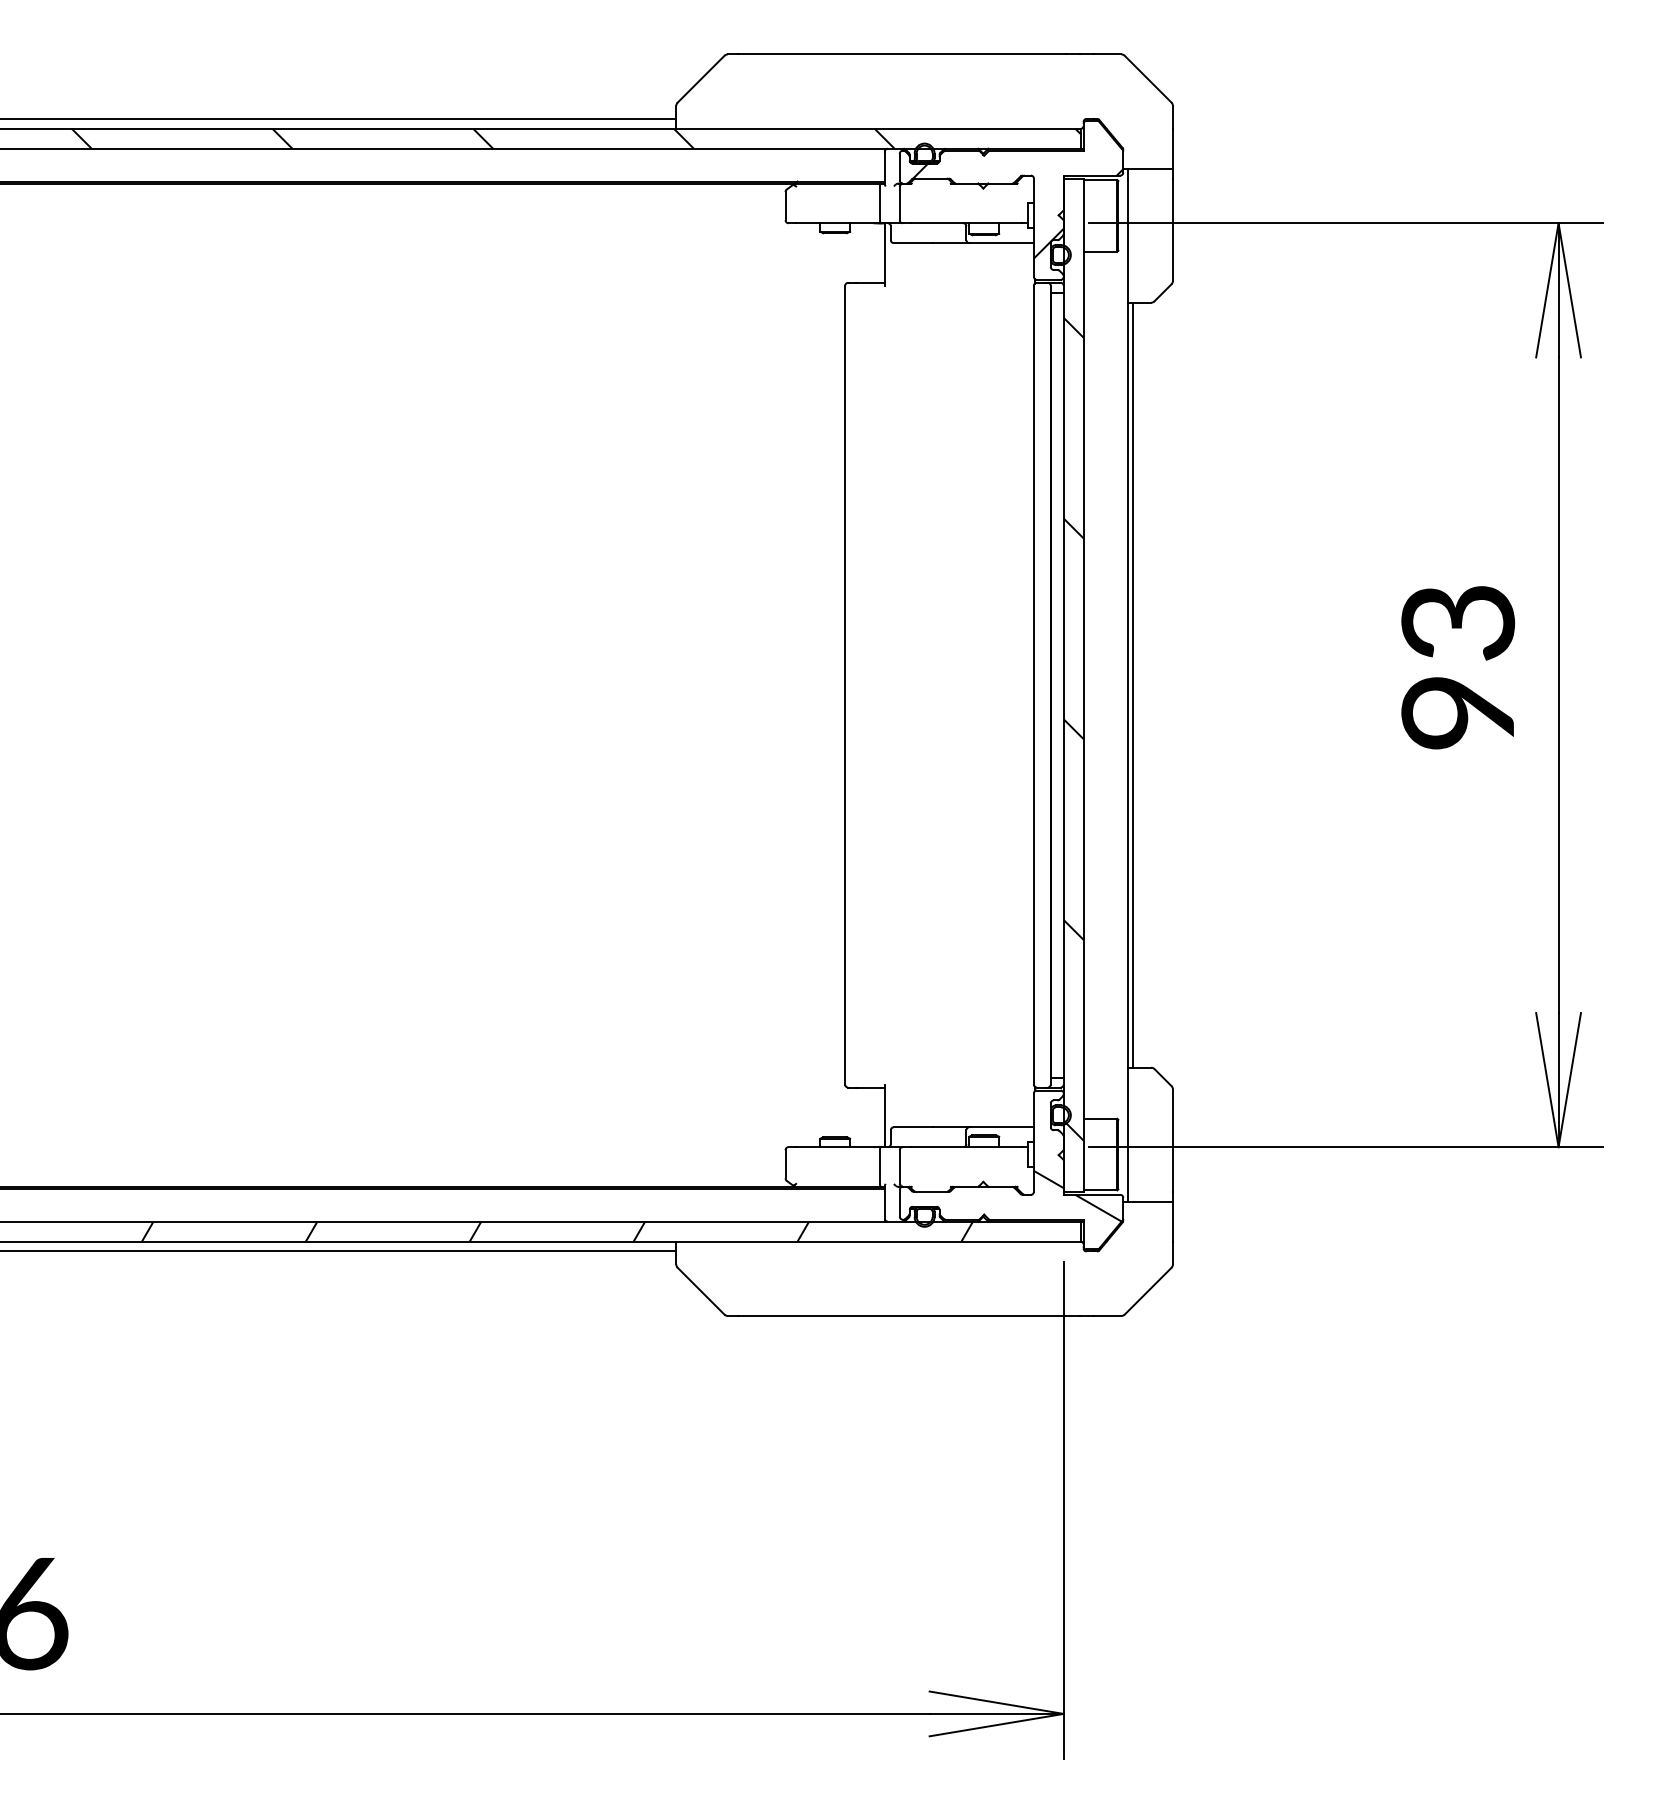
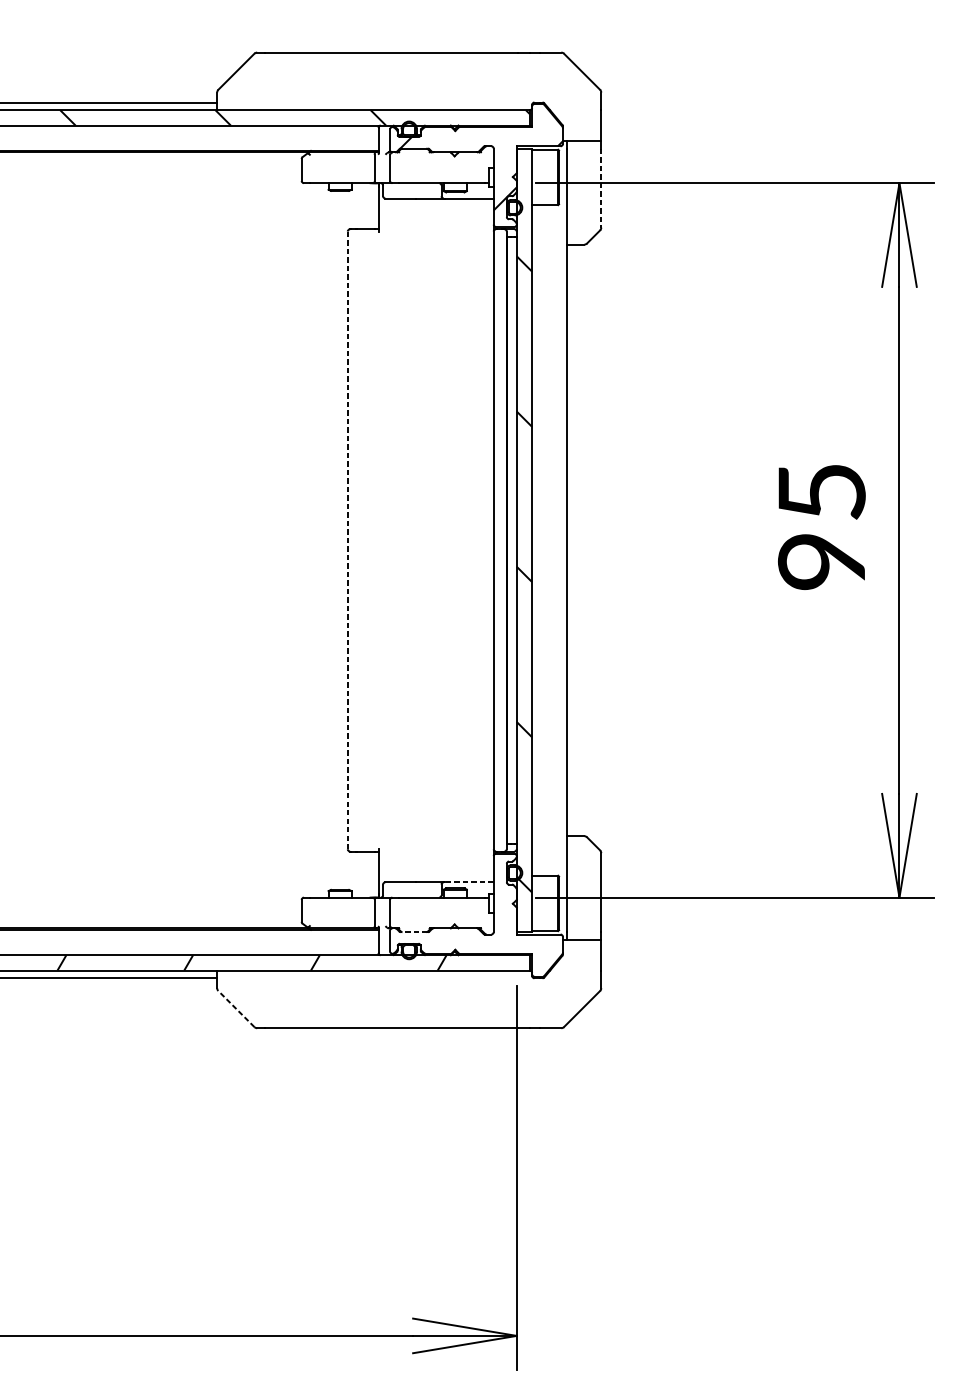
line: (1172, 230) -> (600, 188), solid -> dashed
text: (1458, 623) -> (822, 492), 93 -> 95
line: (1133, 684) -> (570, 539), removed
line: (845, 685) -> (348, 540), solid -> dashed
line: (1002, 1127) -> (469, 882), solid -> dashed
line: (930, 1191) -> (413, 931), solid -> dashed
hatch: (1077, 1195) -> (527, 935), removed
line: (700, 1290) -> (235, 1008), solid -> dashed

